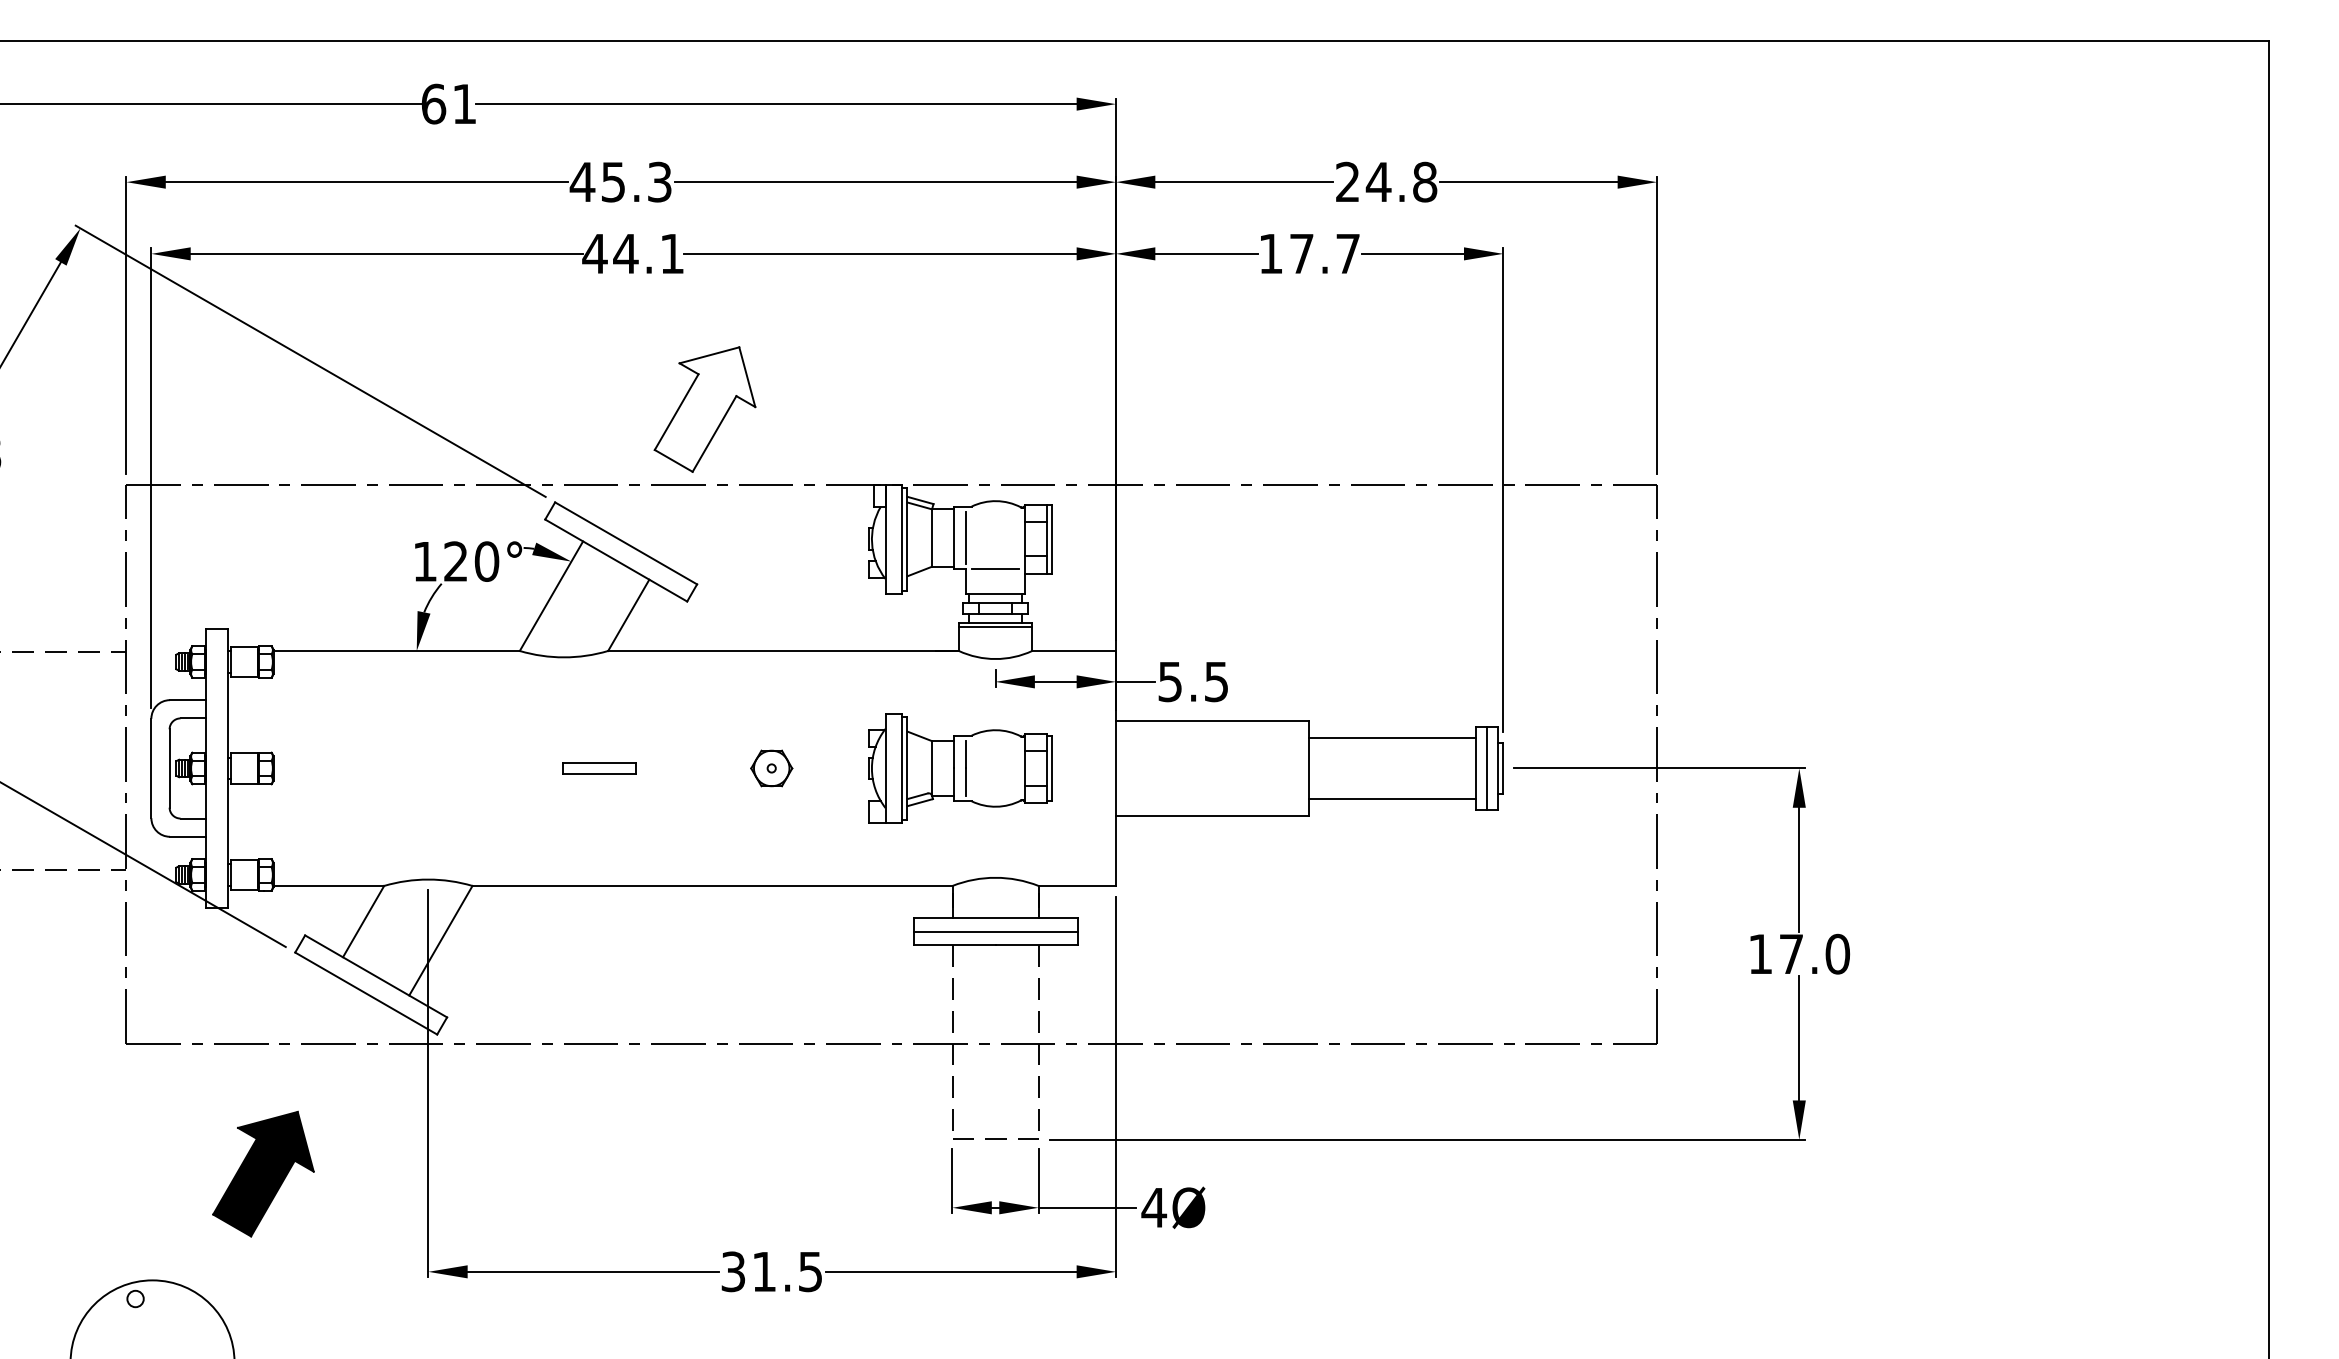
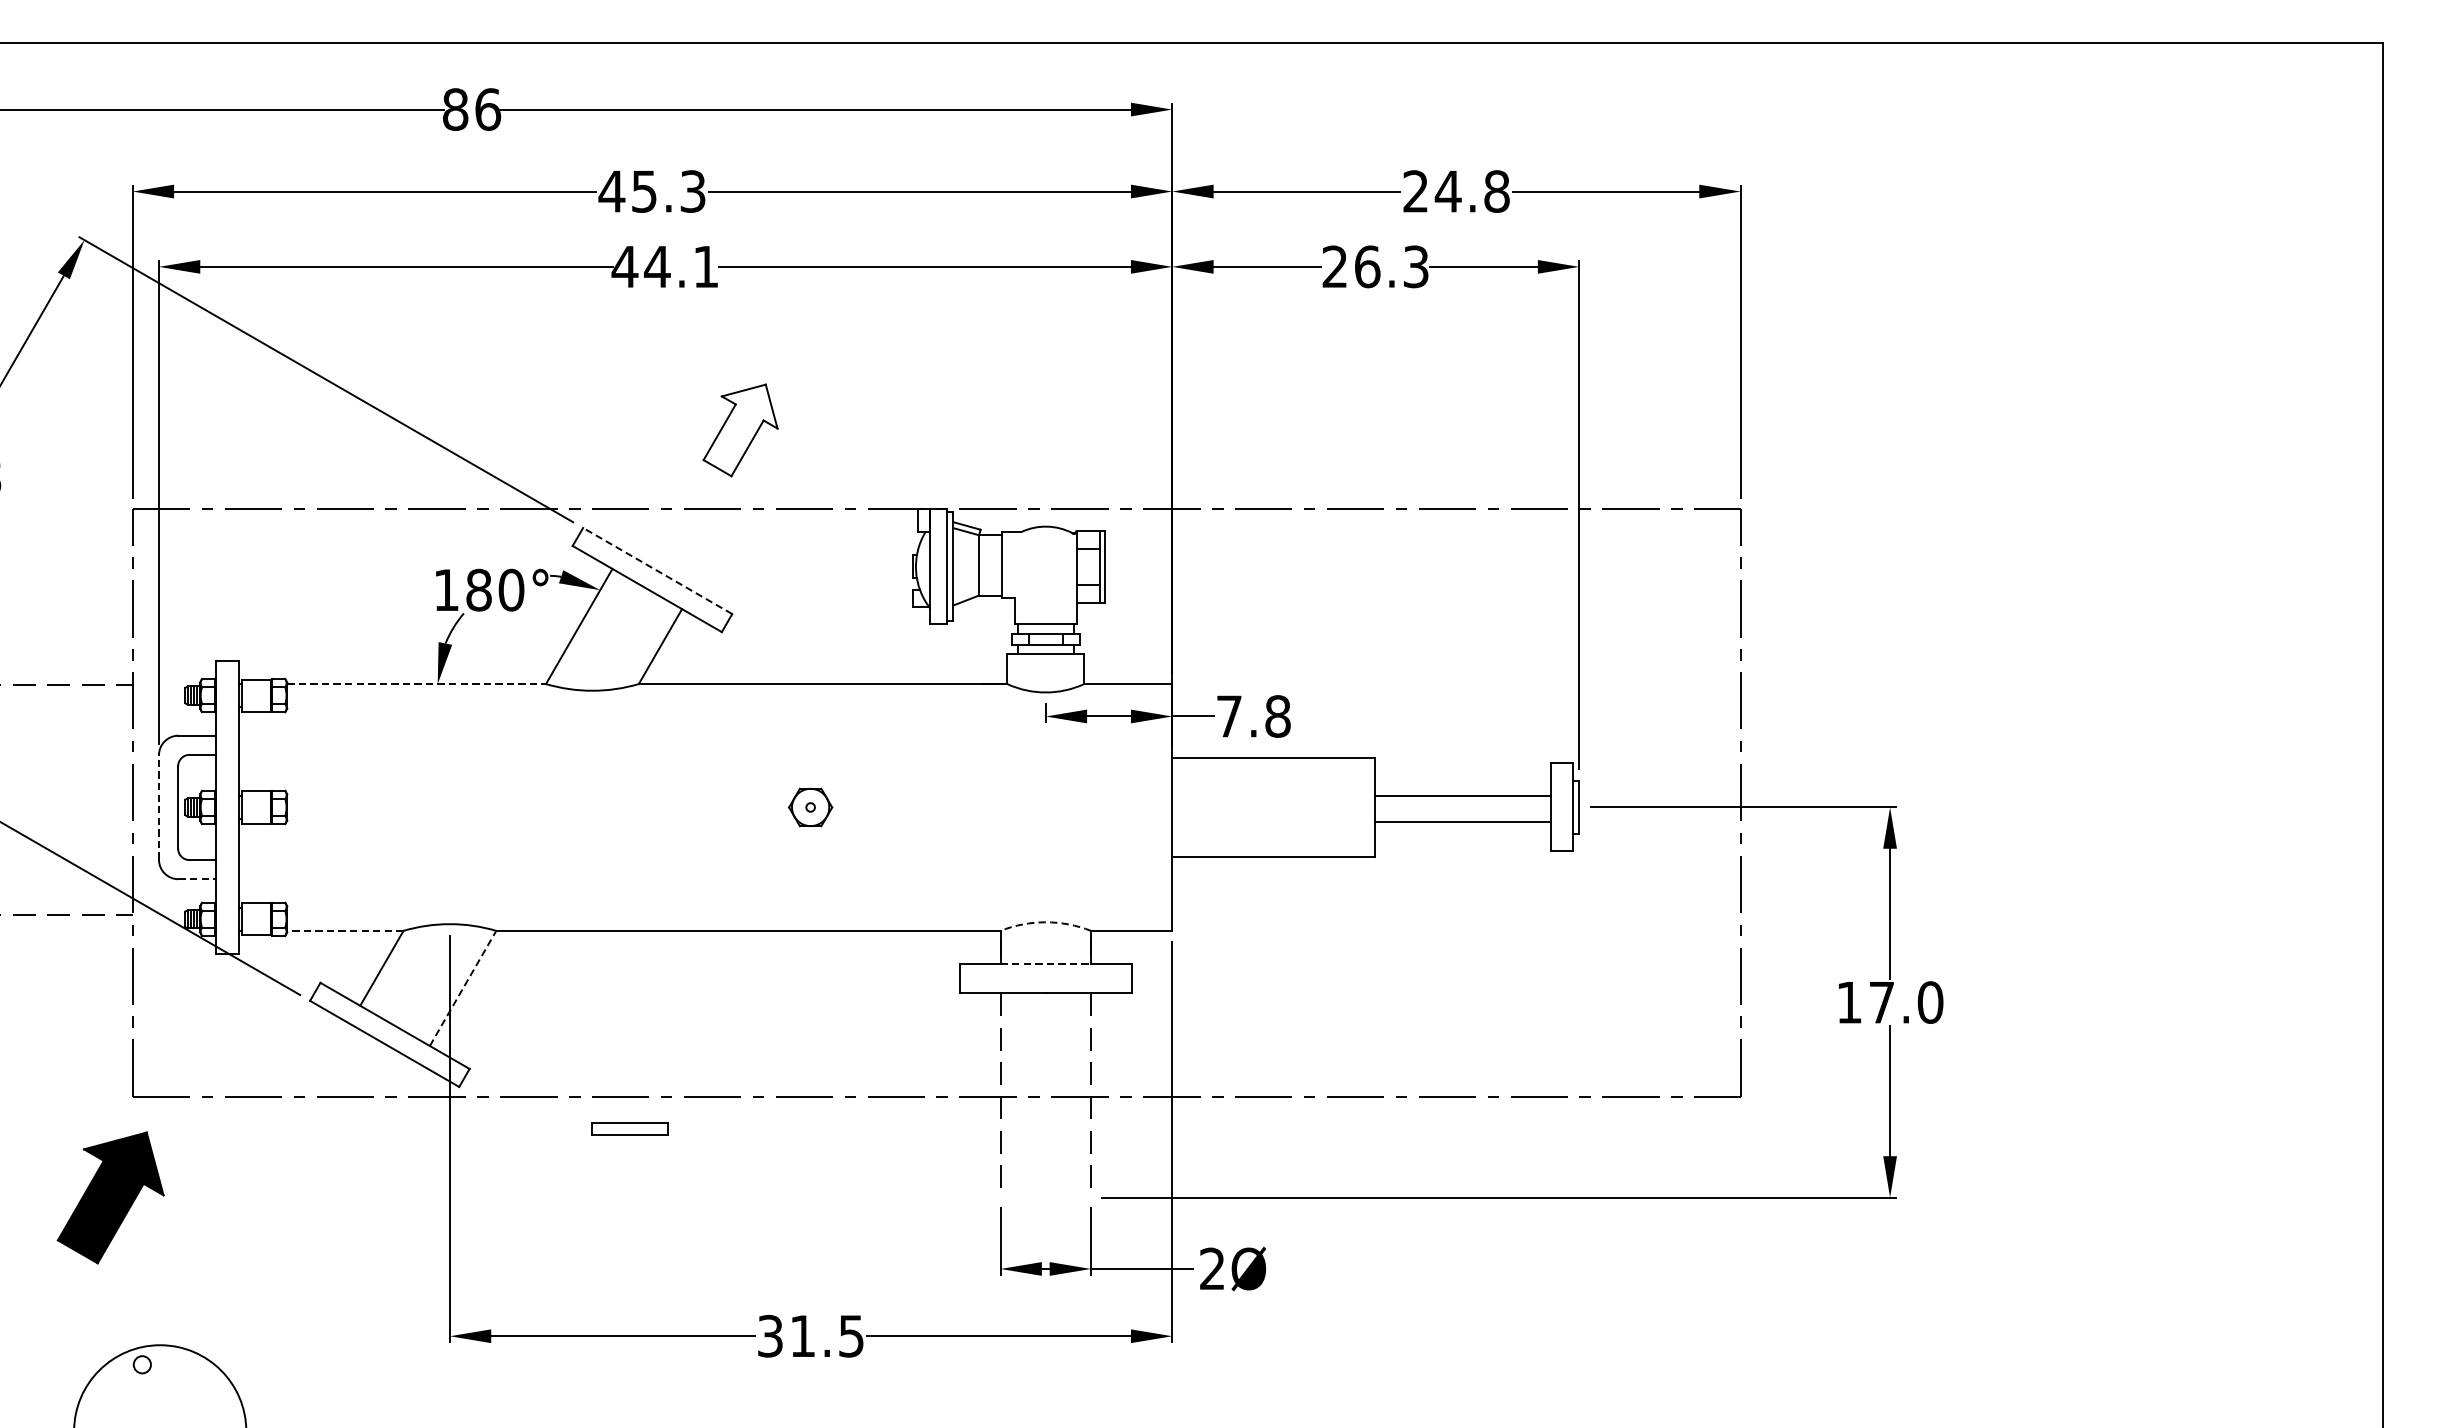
text: (449, 103) -> (472, 108), 61 -> 86
text: (1309, 253) -> (1375, 266), 17.7 -> 26.3
part: (704, 409) -> (740, 430), size x0.7
line: (966, 538) -> (1015, 565), removed
line: (626, 543) -> (658, 571), solid -> dashed
text: (456, 561) -> (479, 590), 120° -> 180°
line: (995, 569) -> (1045, 598), removed
line: (995, 626) -> (1045, 658), removed
line: (397, 650) -> (417, 683), solid -> dashed
text: (1193, 681) -> (1253, 716), 5.5 -> 7.8
line: (1392, 737) -> (1462, 822), moved
line: (151, 768) -> (159, 807), solid -> dashed
part: (599, 768) -> (629, 1128), moved
part: (960, 768) -> (1008, 807), removed
line: (1486, 768) -> (1561, 807), removed
line: (1392, 799) -> (1462, 795), moved
line: (188, 836) -> (197, 878), solid -> dashed
arc: (995, 877) -> (1045, 921), solid -> dashed
line: (328, 885) -> (345, 930), solid -> dashed
line: (996, 917) -> (1046, 964), solid -> dashed
line: (995, 931) -> (1045, 978), removed
line: (441, 940) -> (463, 988), solid -> dashed
line: (995, 1138) -> (1045, 1196), removed
part: (263, 1173) -> (110, 1197), moved
text: (1154, 1207) -> (1212, 1268), 4Ø -> 2Ø

